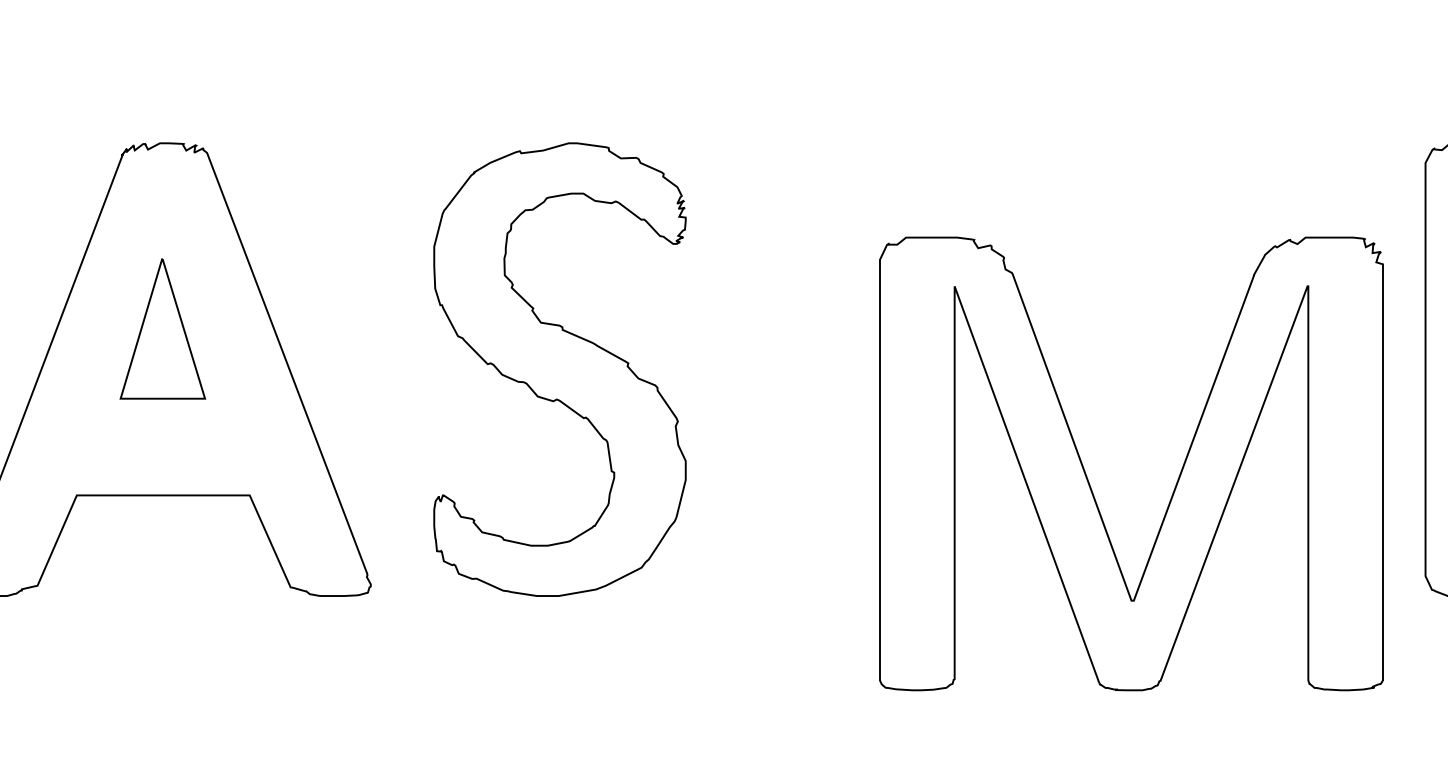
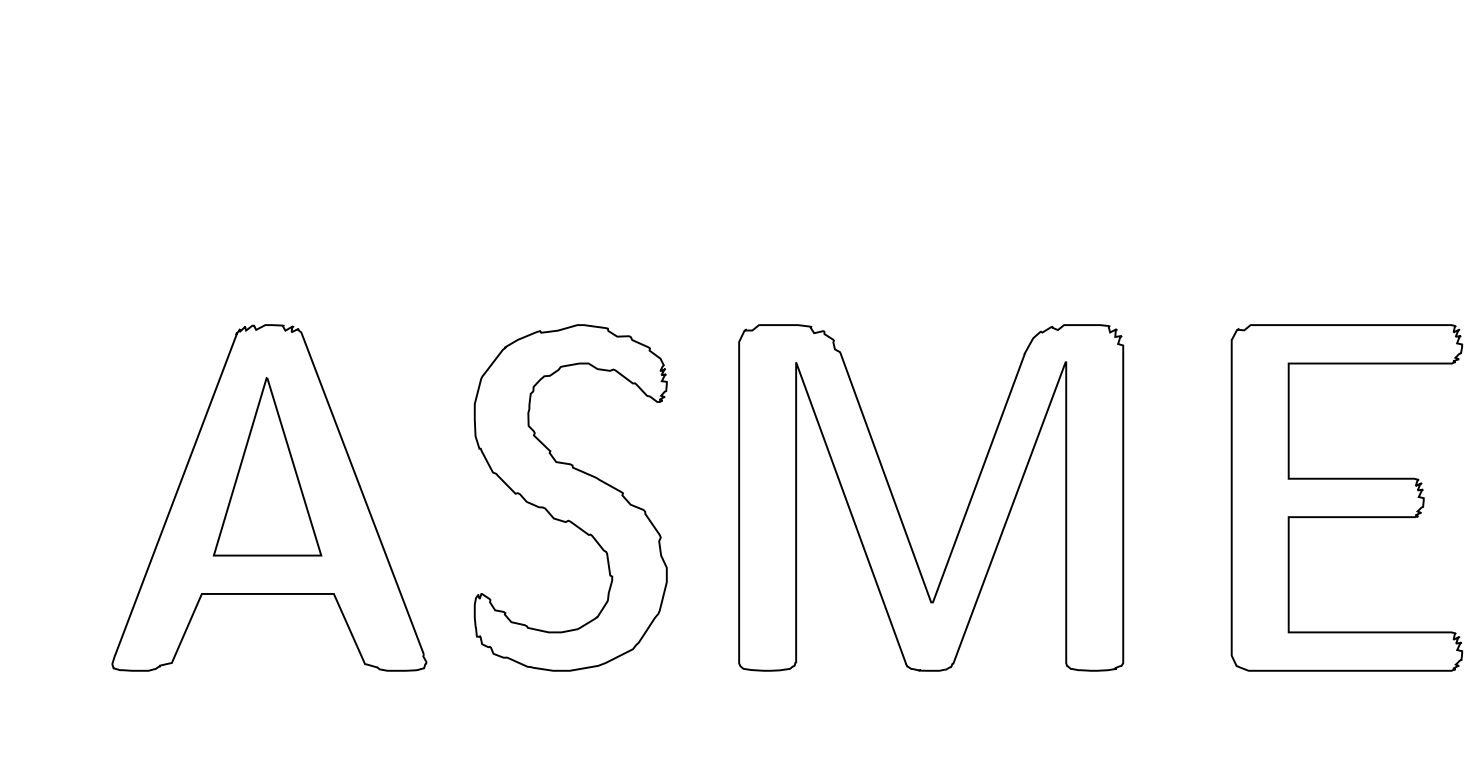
part: (162, 328) -> (267, 466), size x1.67
part: (1090, 481) -> (899, 511), moved

